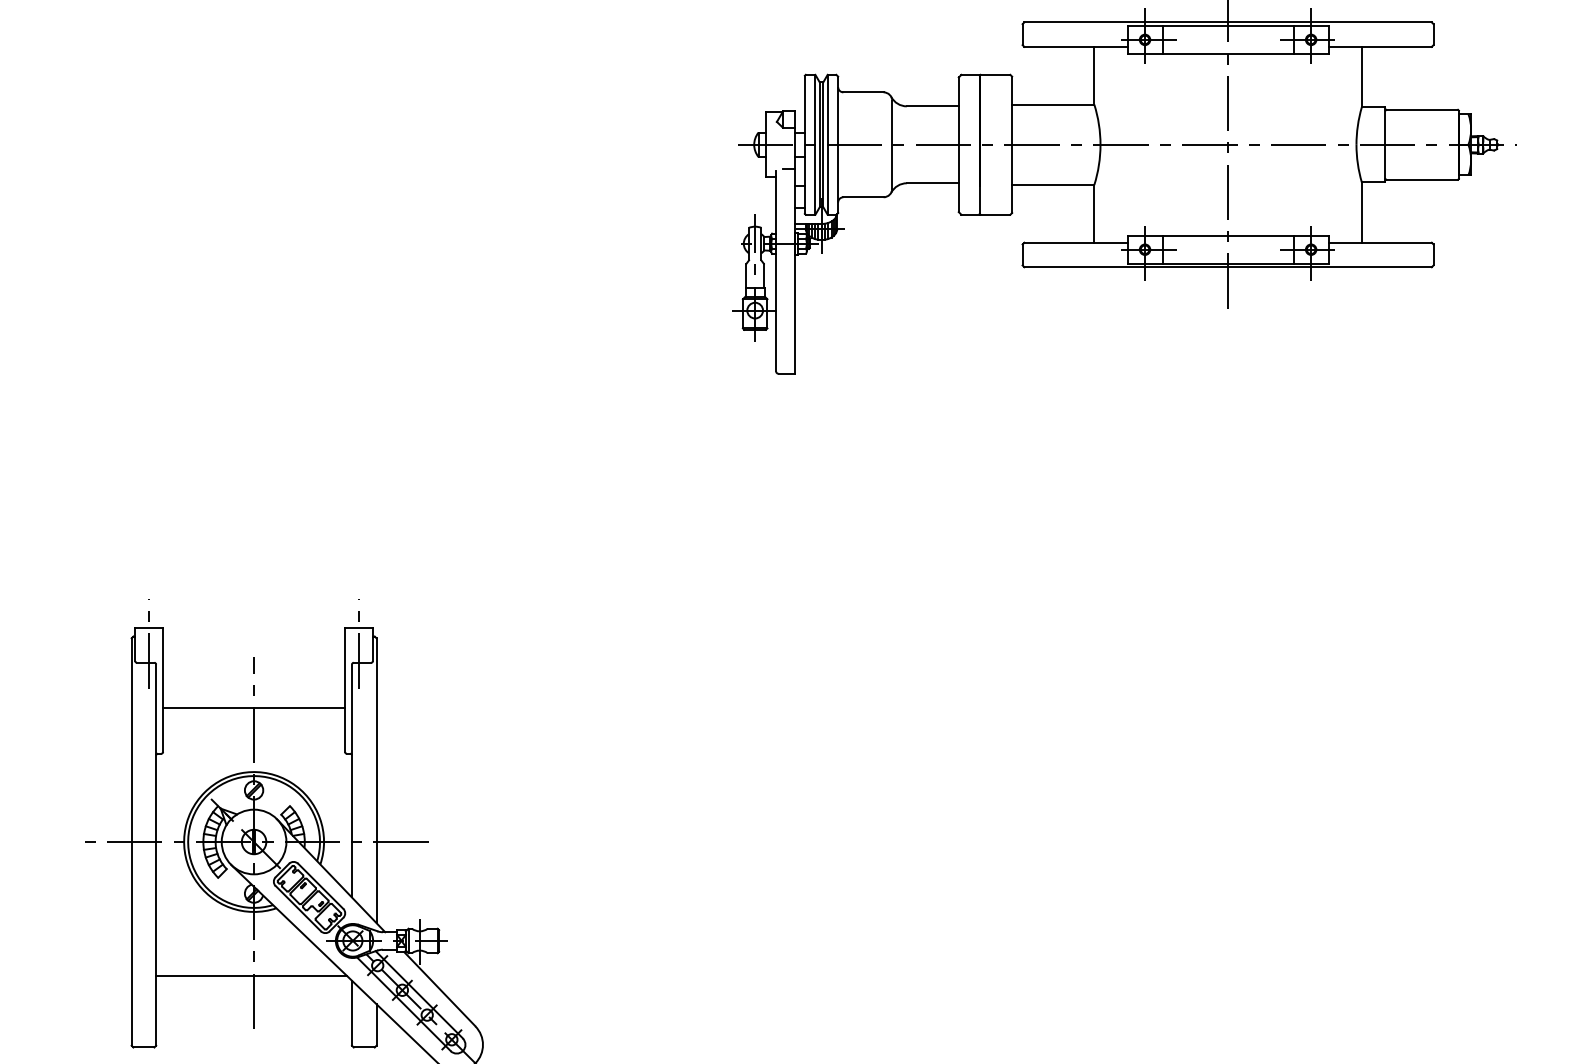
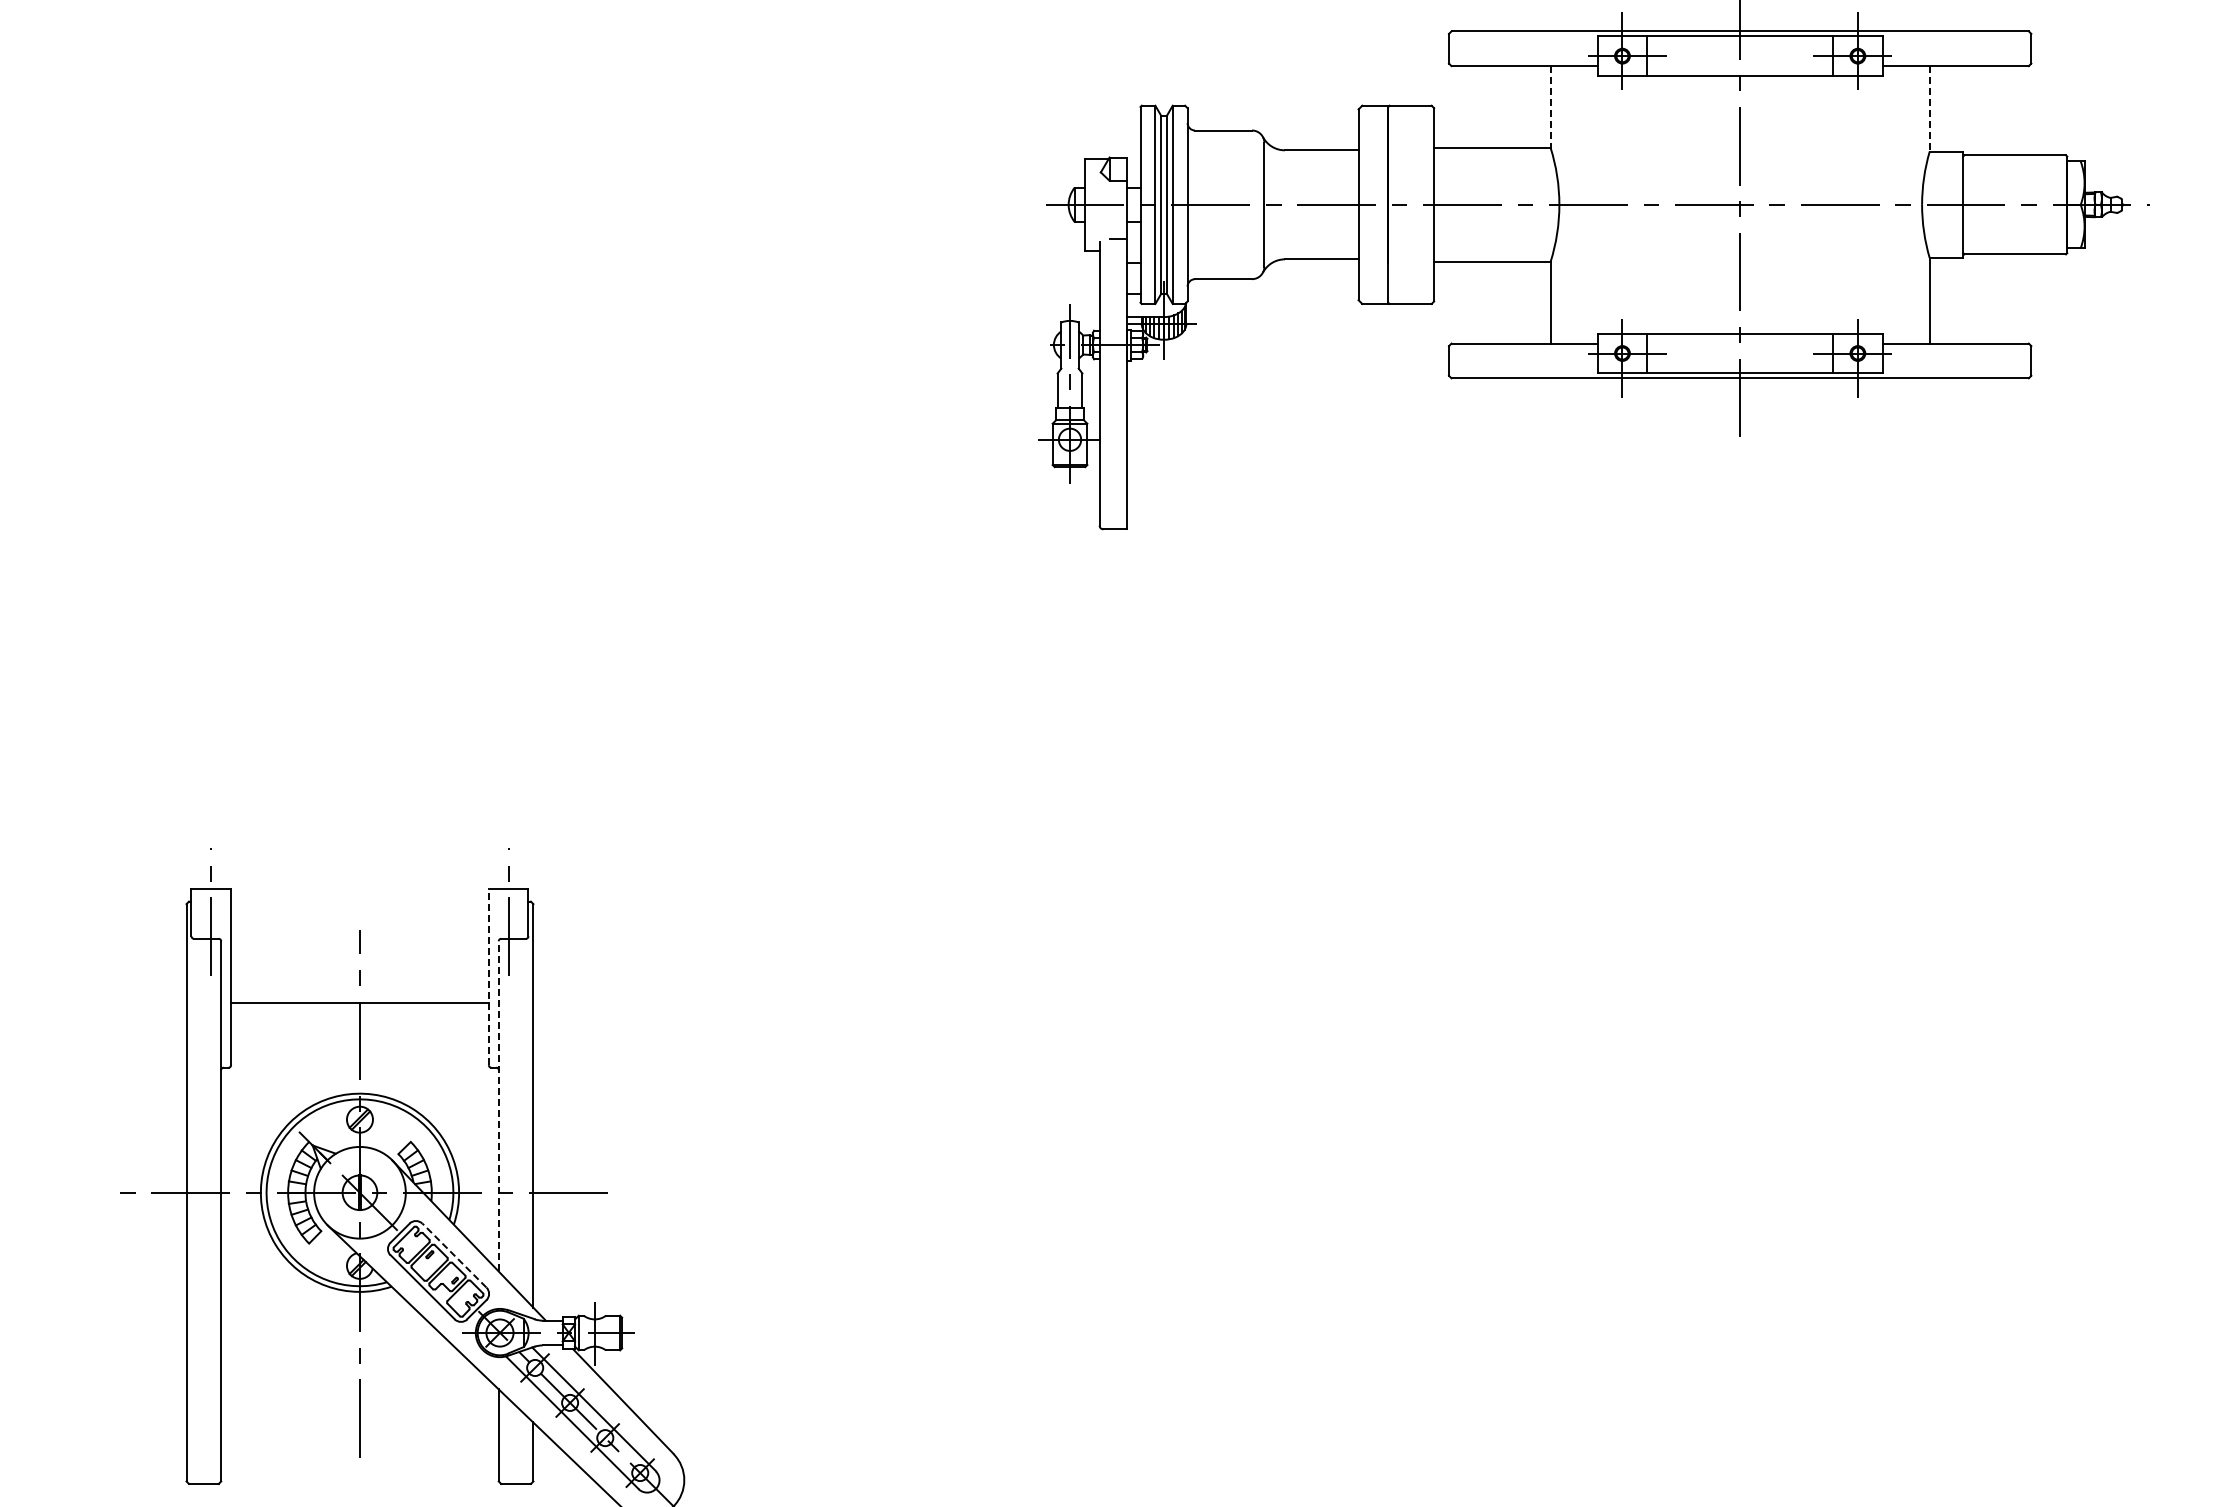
line: (1094, 75) -> (1550, 106), solid -> dashed
line: (1361, 76) -> (1929, 108), solid -> dashed
line: (344, 690) -> (488, 977), solid -> dashed
line: (351, 780) -> (498, 1105), solid -> dashed
line: (320, 886) -> (454, 1255), solid -> dashed
line: (251, 975) -> (356, 1382), removed

